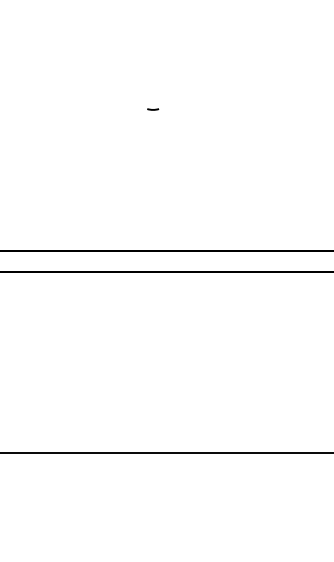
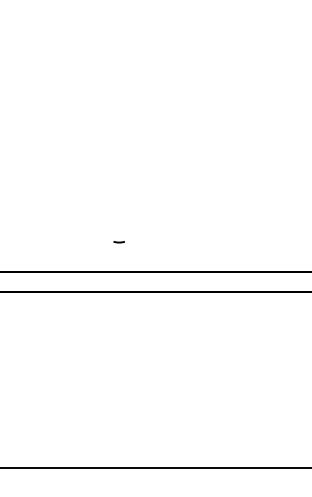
line: (153, 109) -> (119, 242), moved

